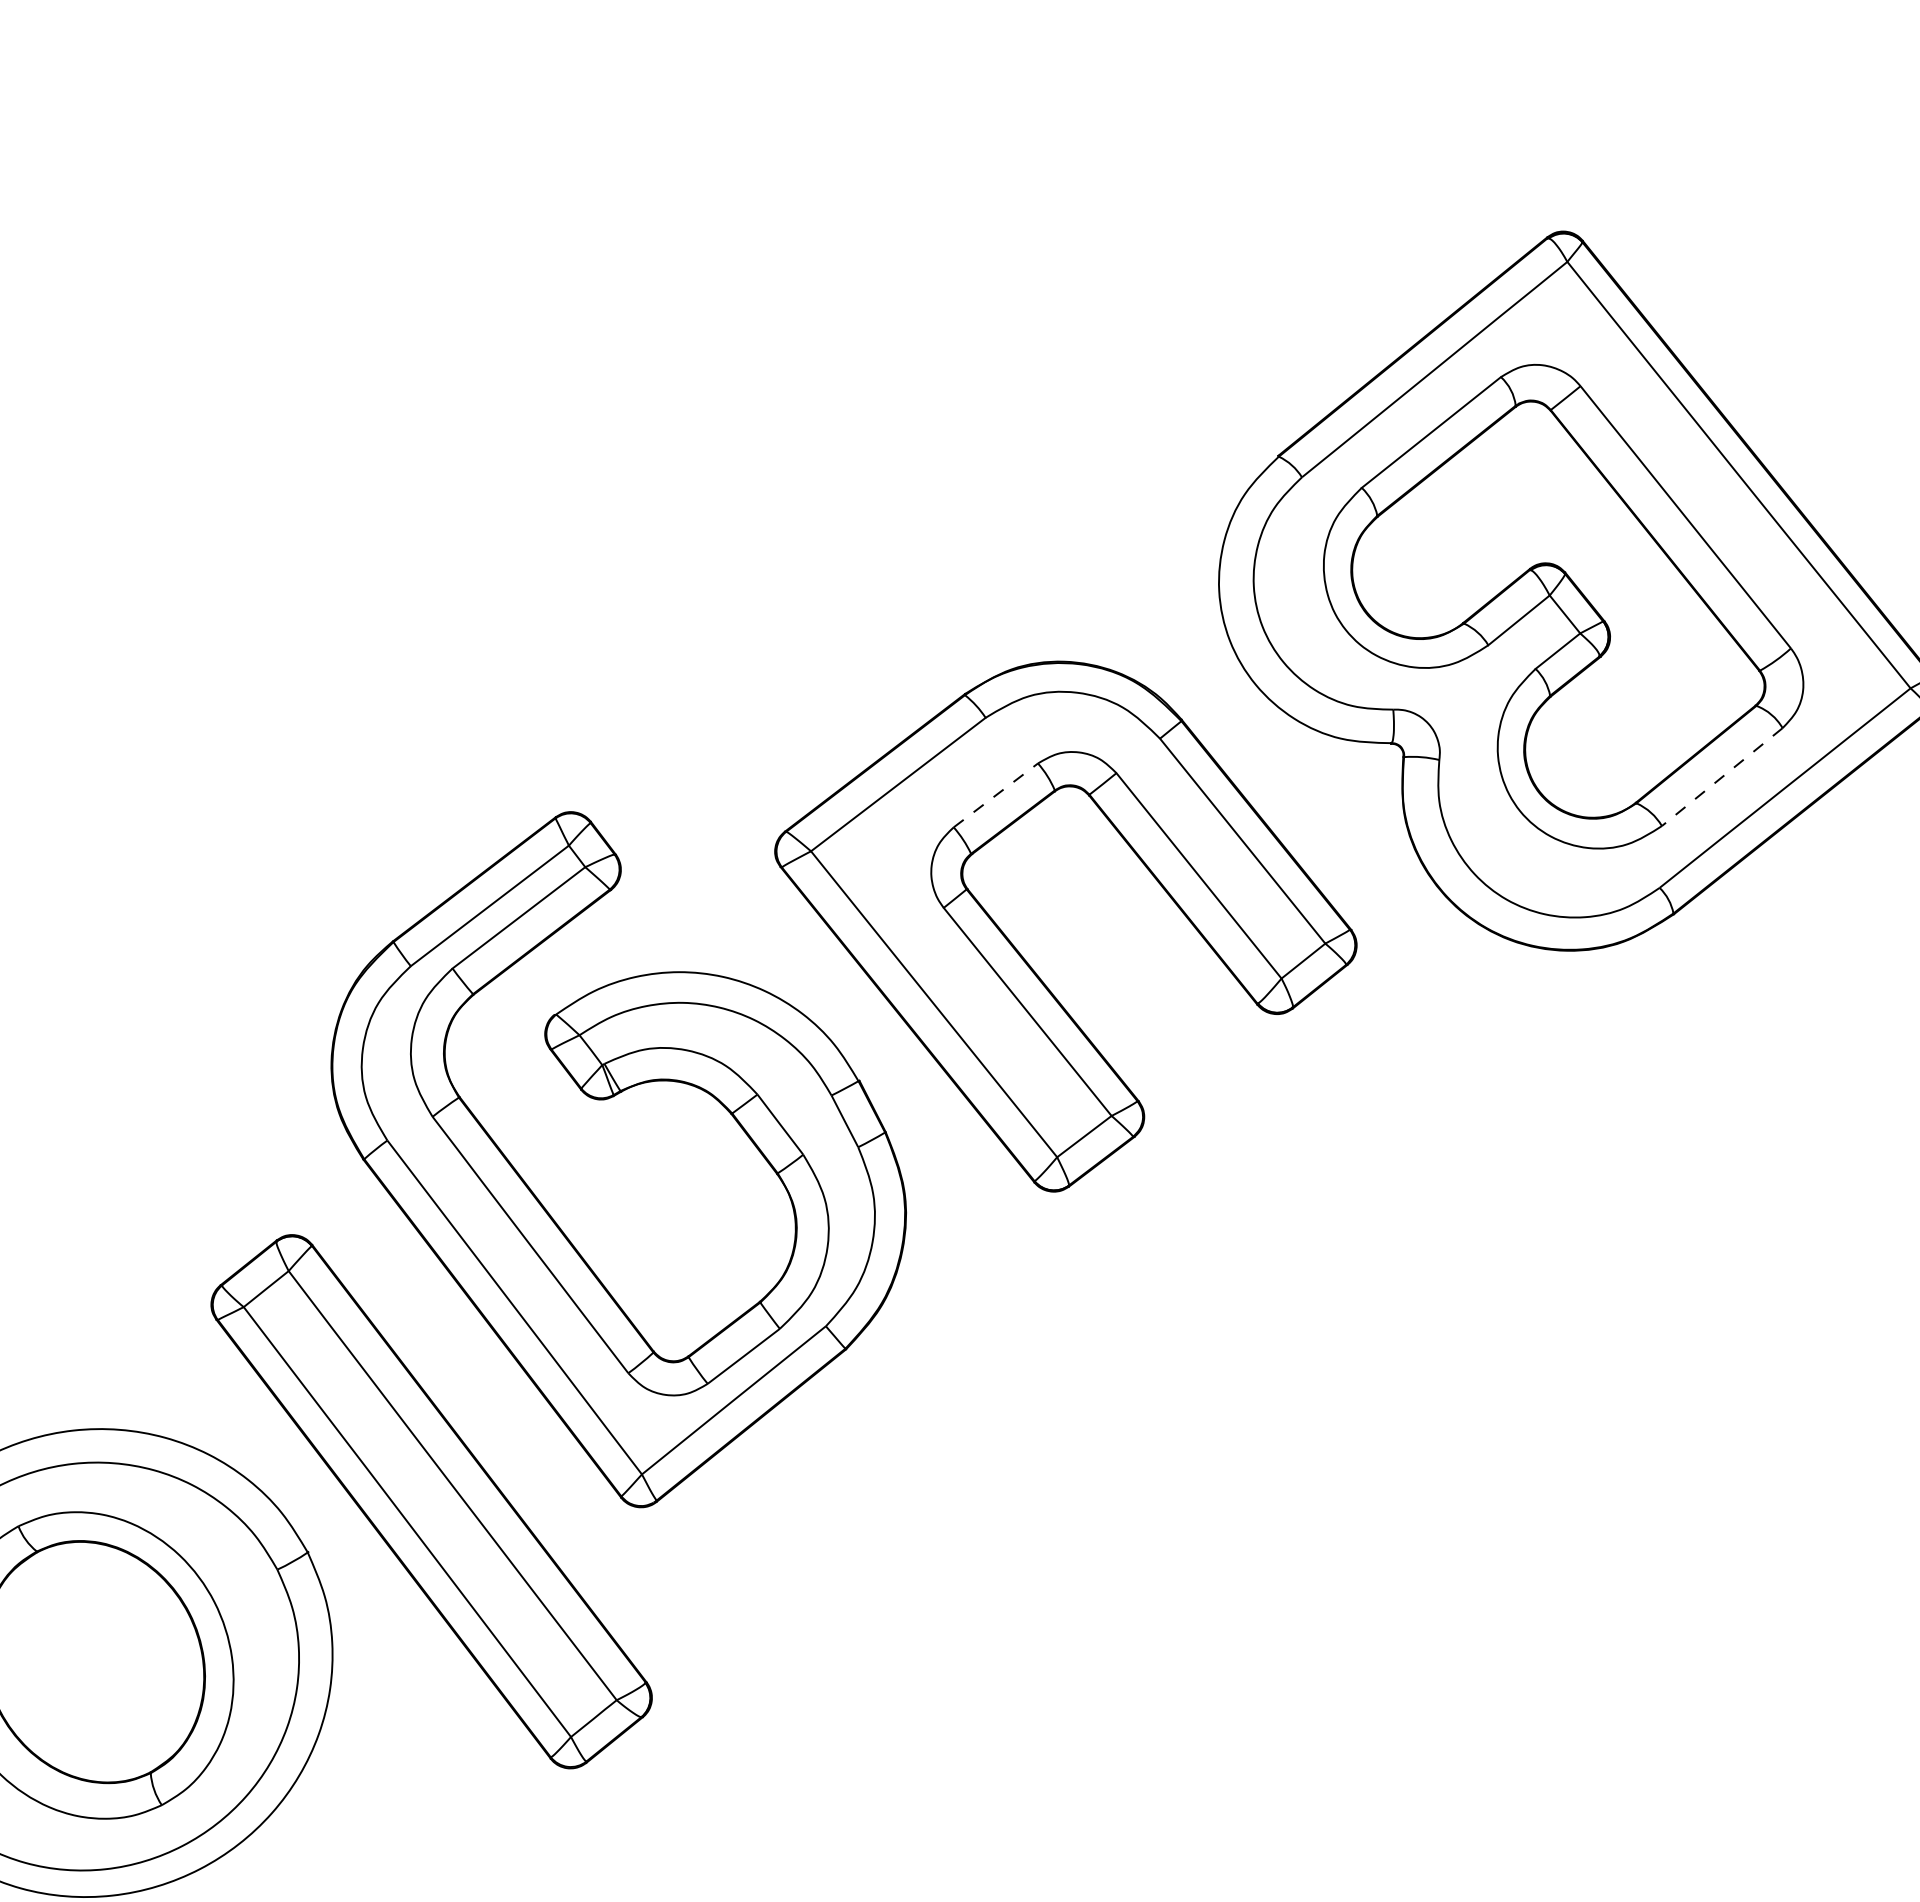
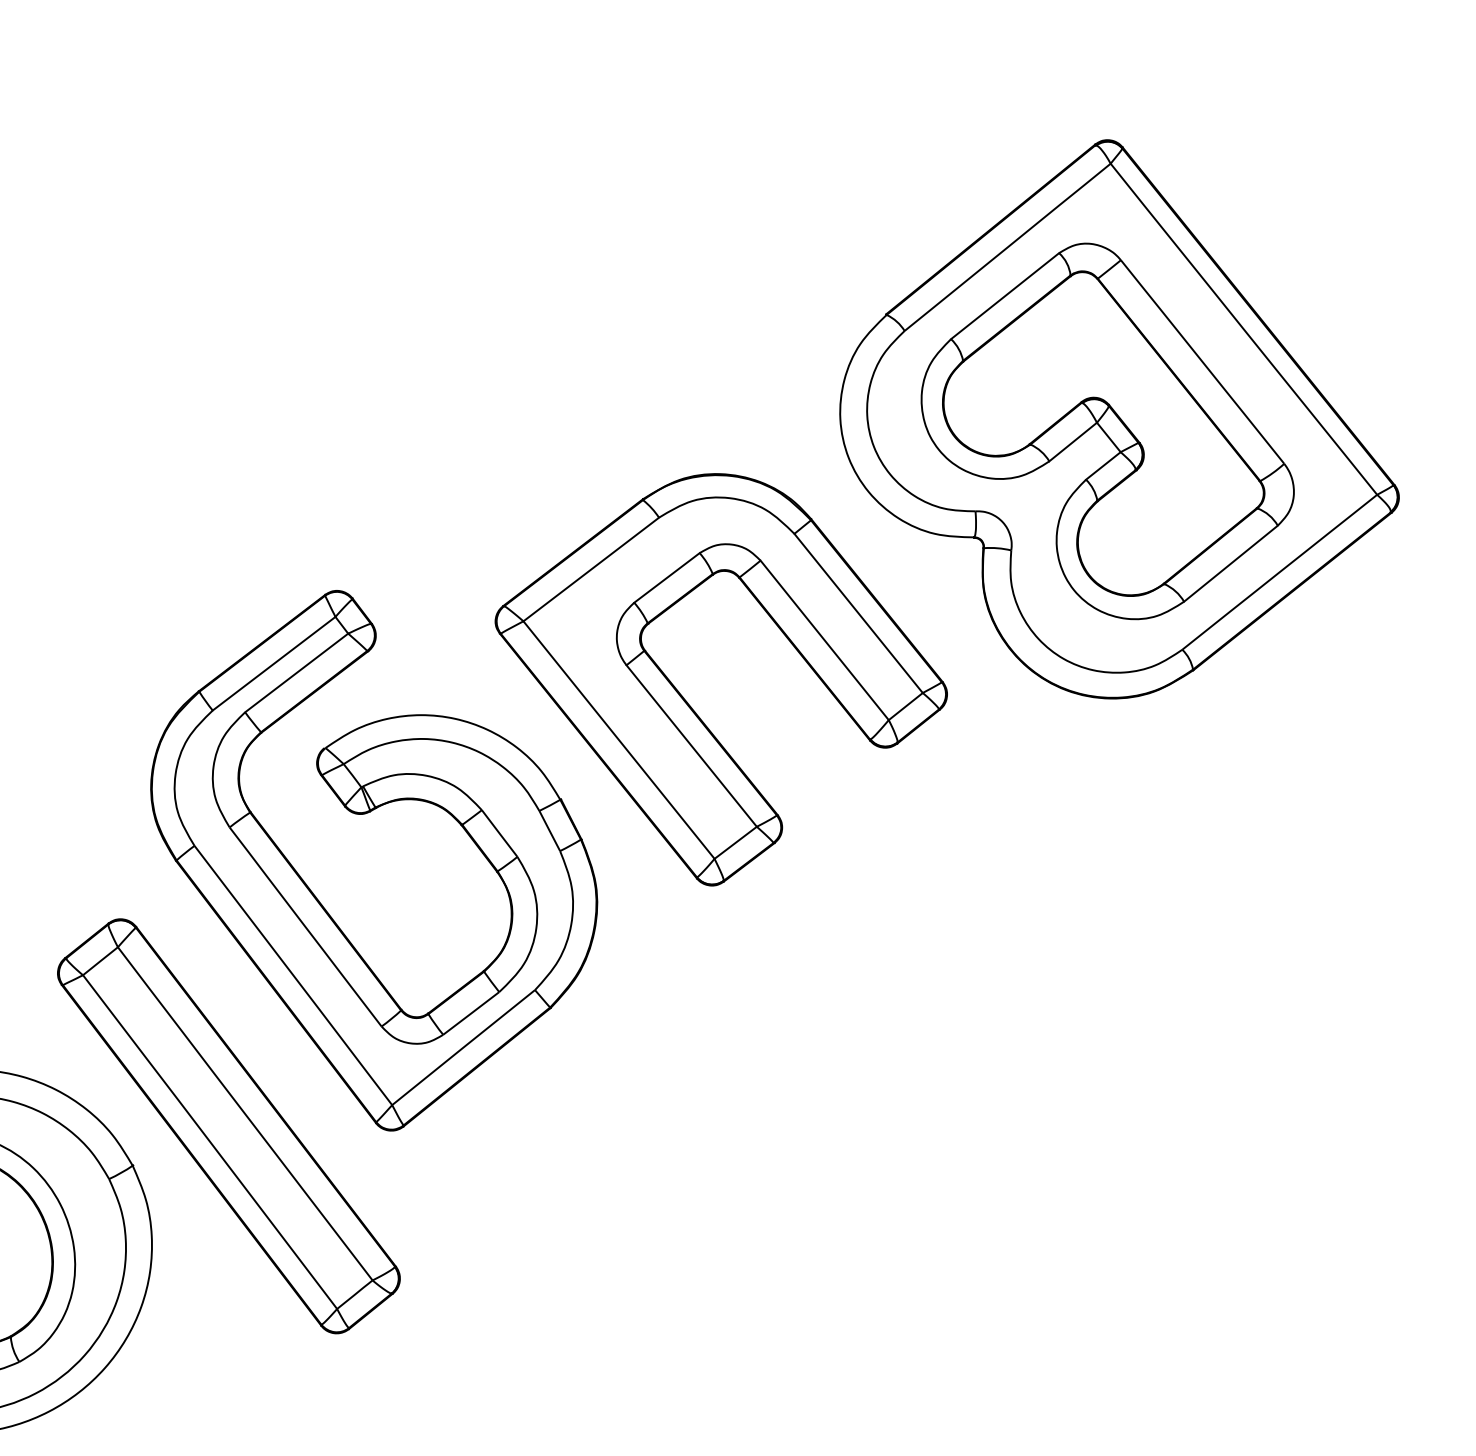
line: (1722, 777) -> (1231, 564), dashed -> solid
line: (995, 795) -> (666, 577), dashed -> solid

